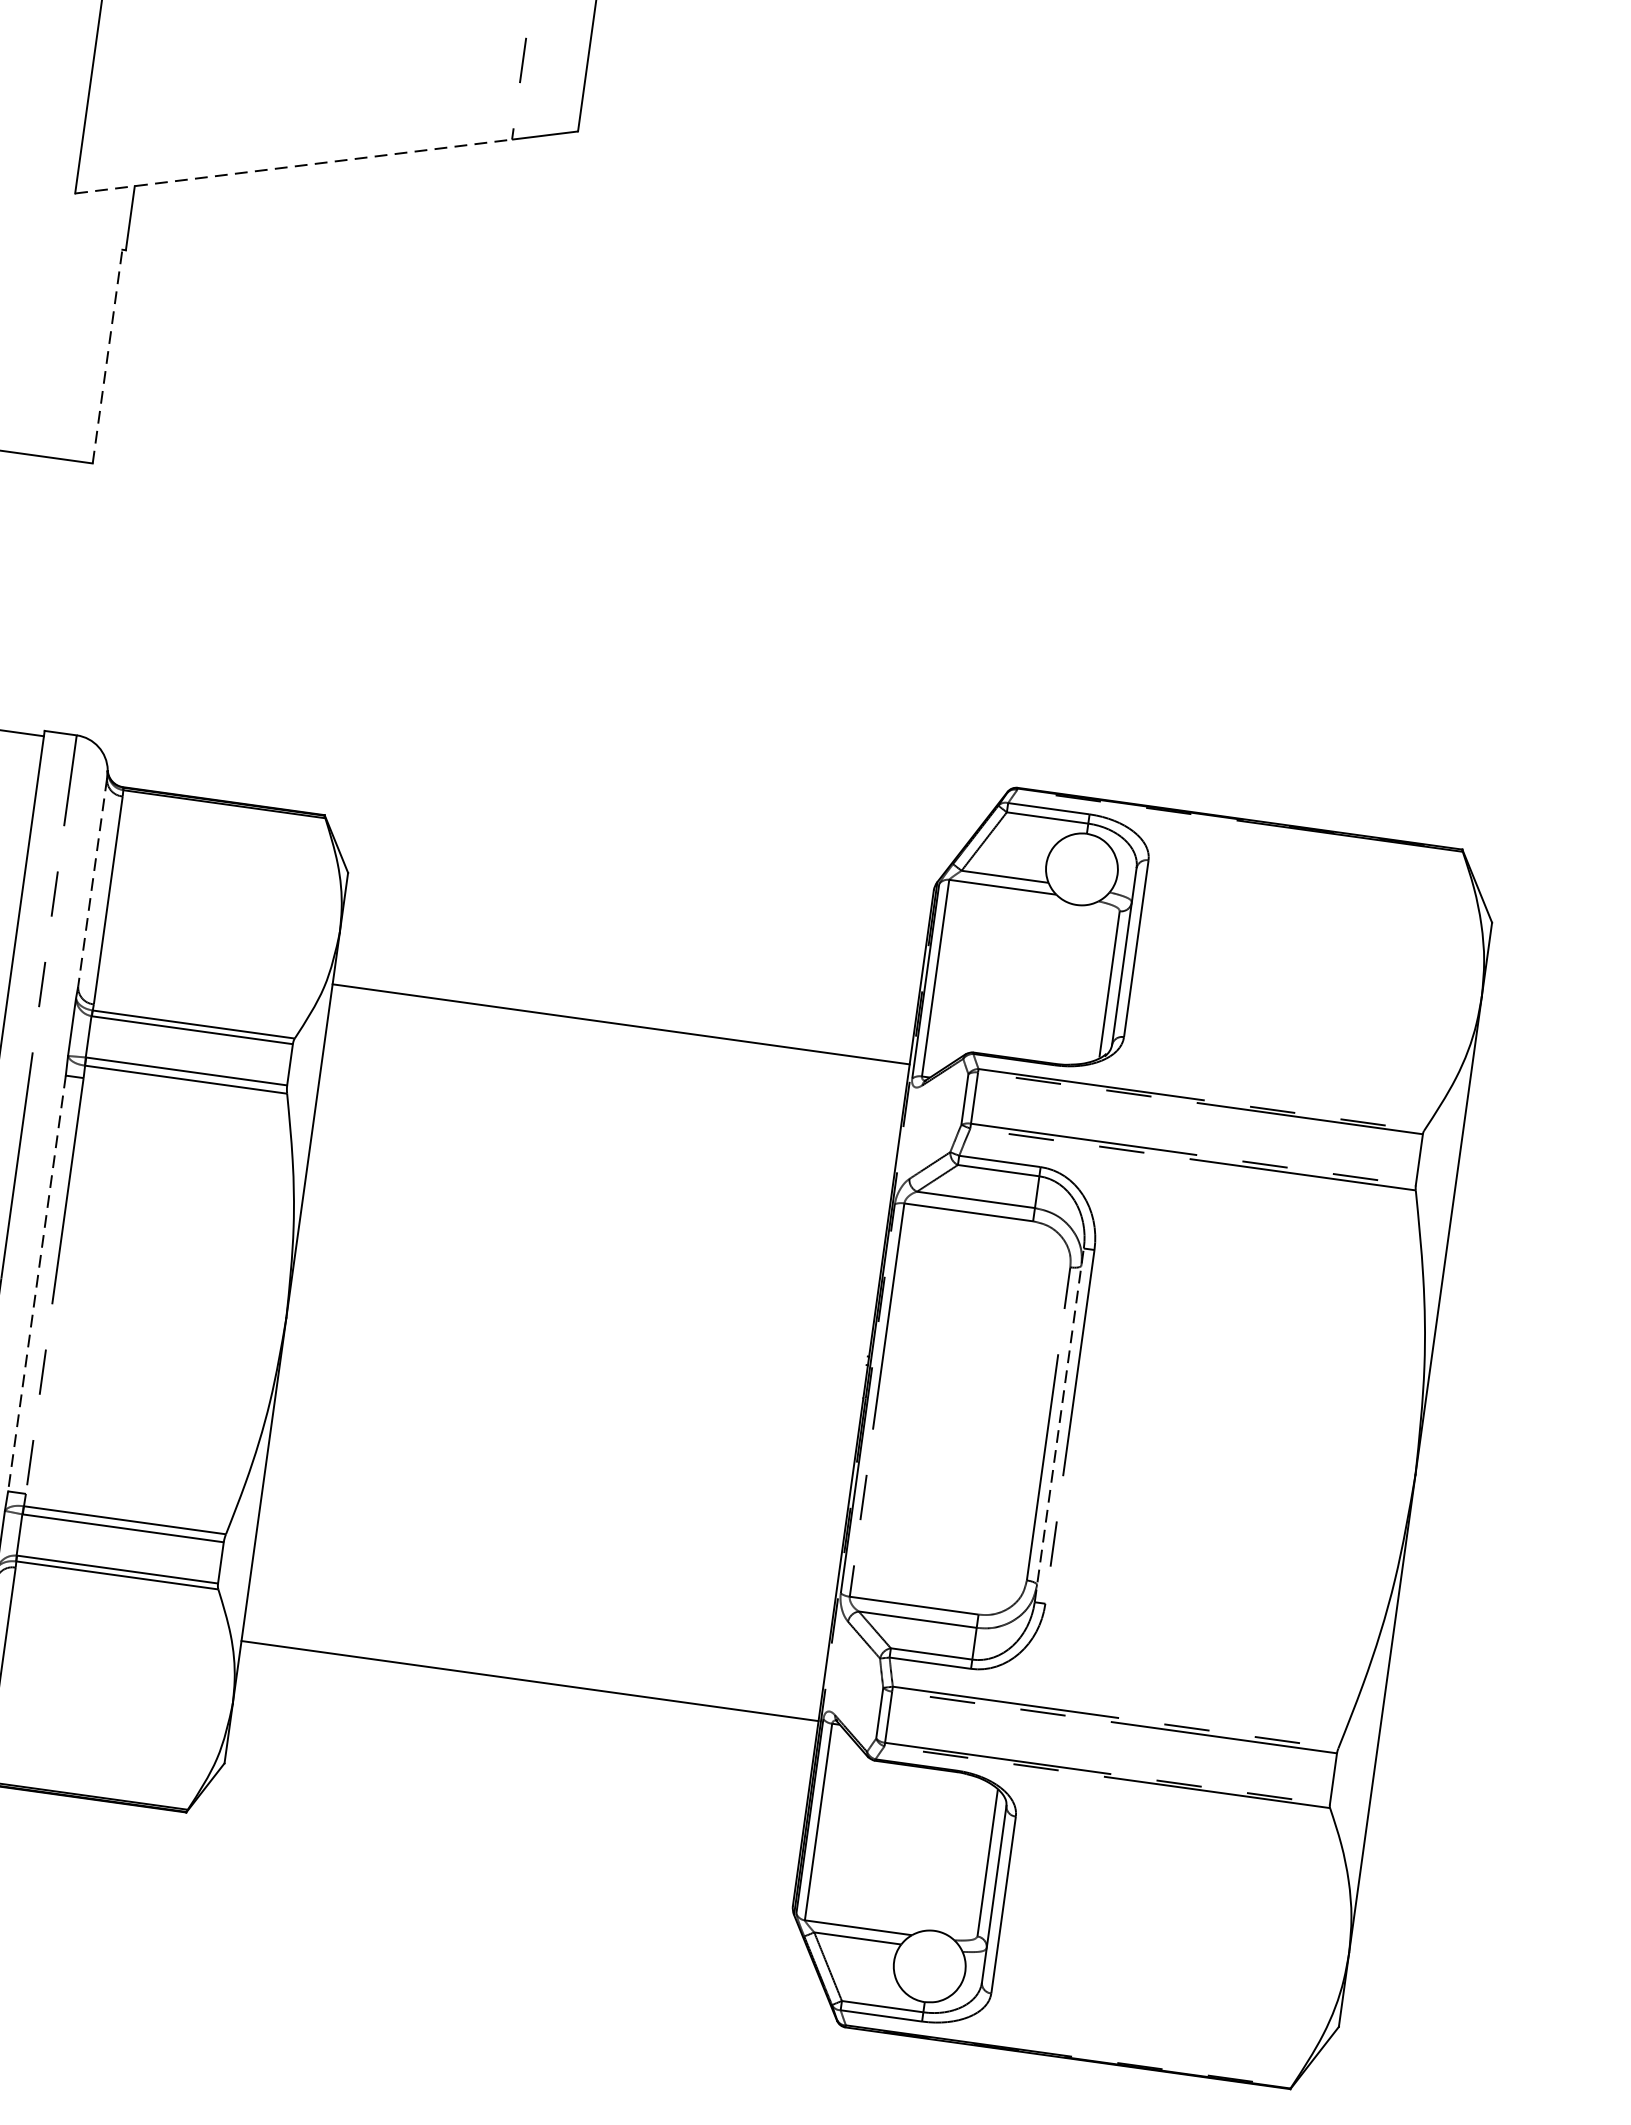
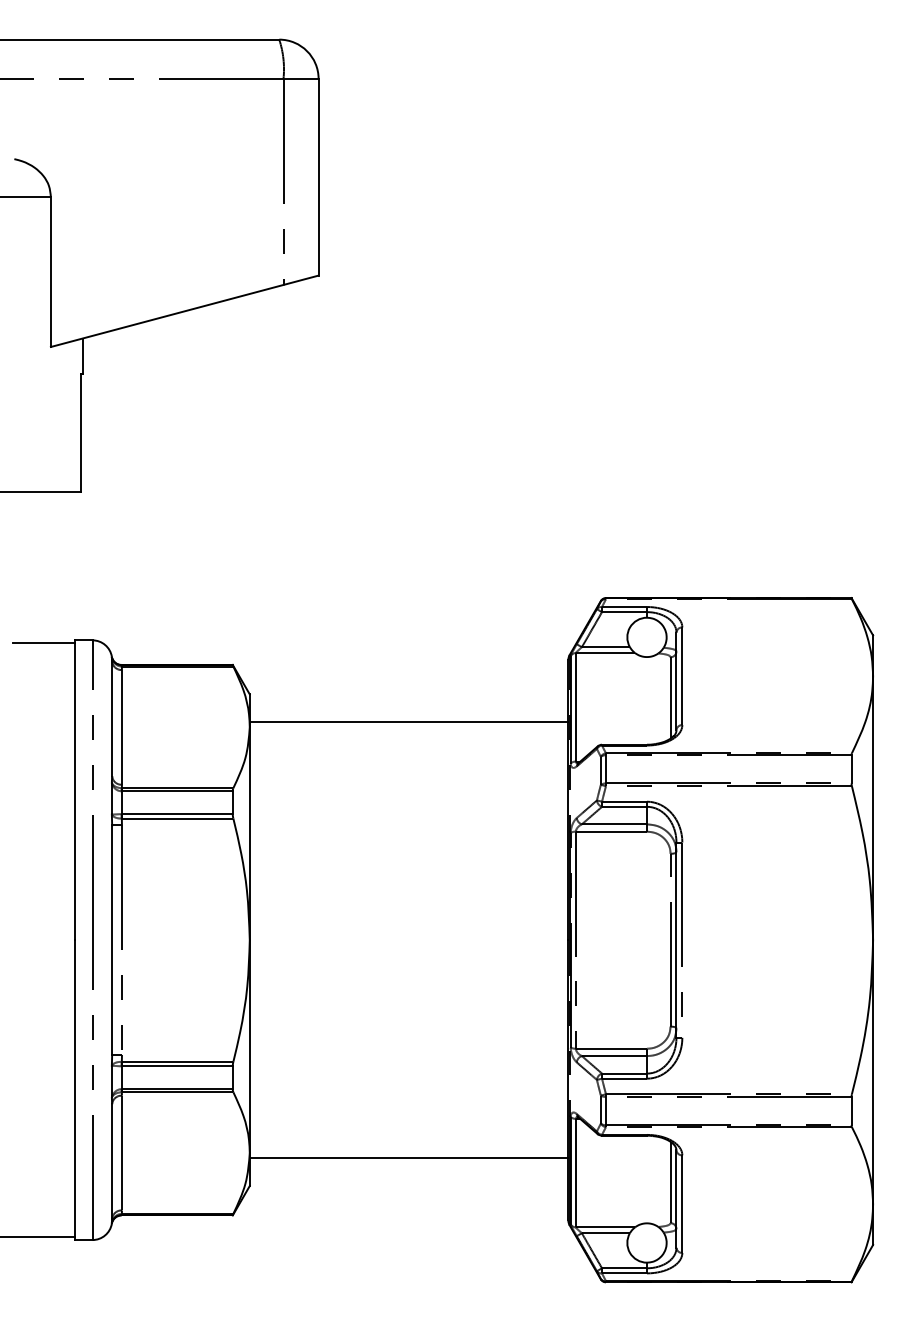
line: (294, 165) -> (167, 315), dashed -> solid
line: (107, 355) -> (80, 432), dashed -> solid
line: (93, 883) -> (112, 719), dashed -> solid
line: (620, 1023) -> (408, 721), moved
line: (37, 1284) -> (112, 940), dashed -> solid
line: (1059, 1425) -> (676, 940), dashed -> solid
line: (529, 1680) -> (408, 1158), moved

